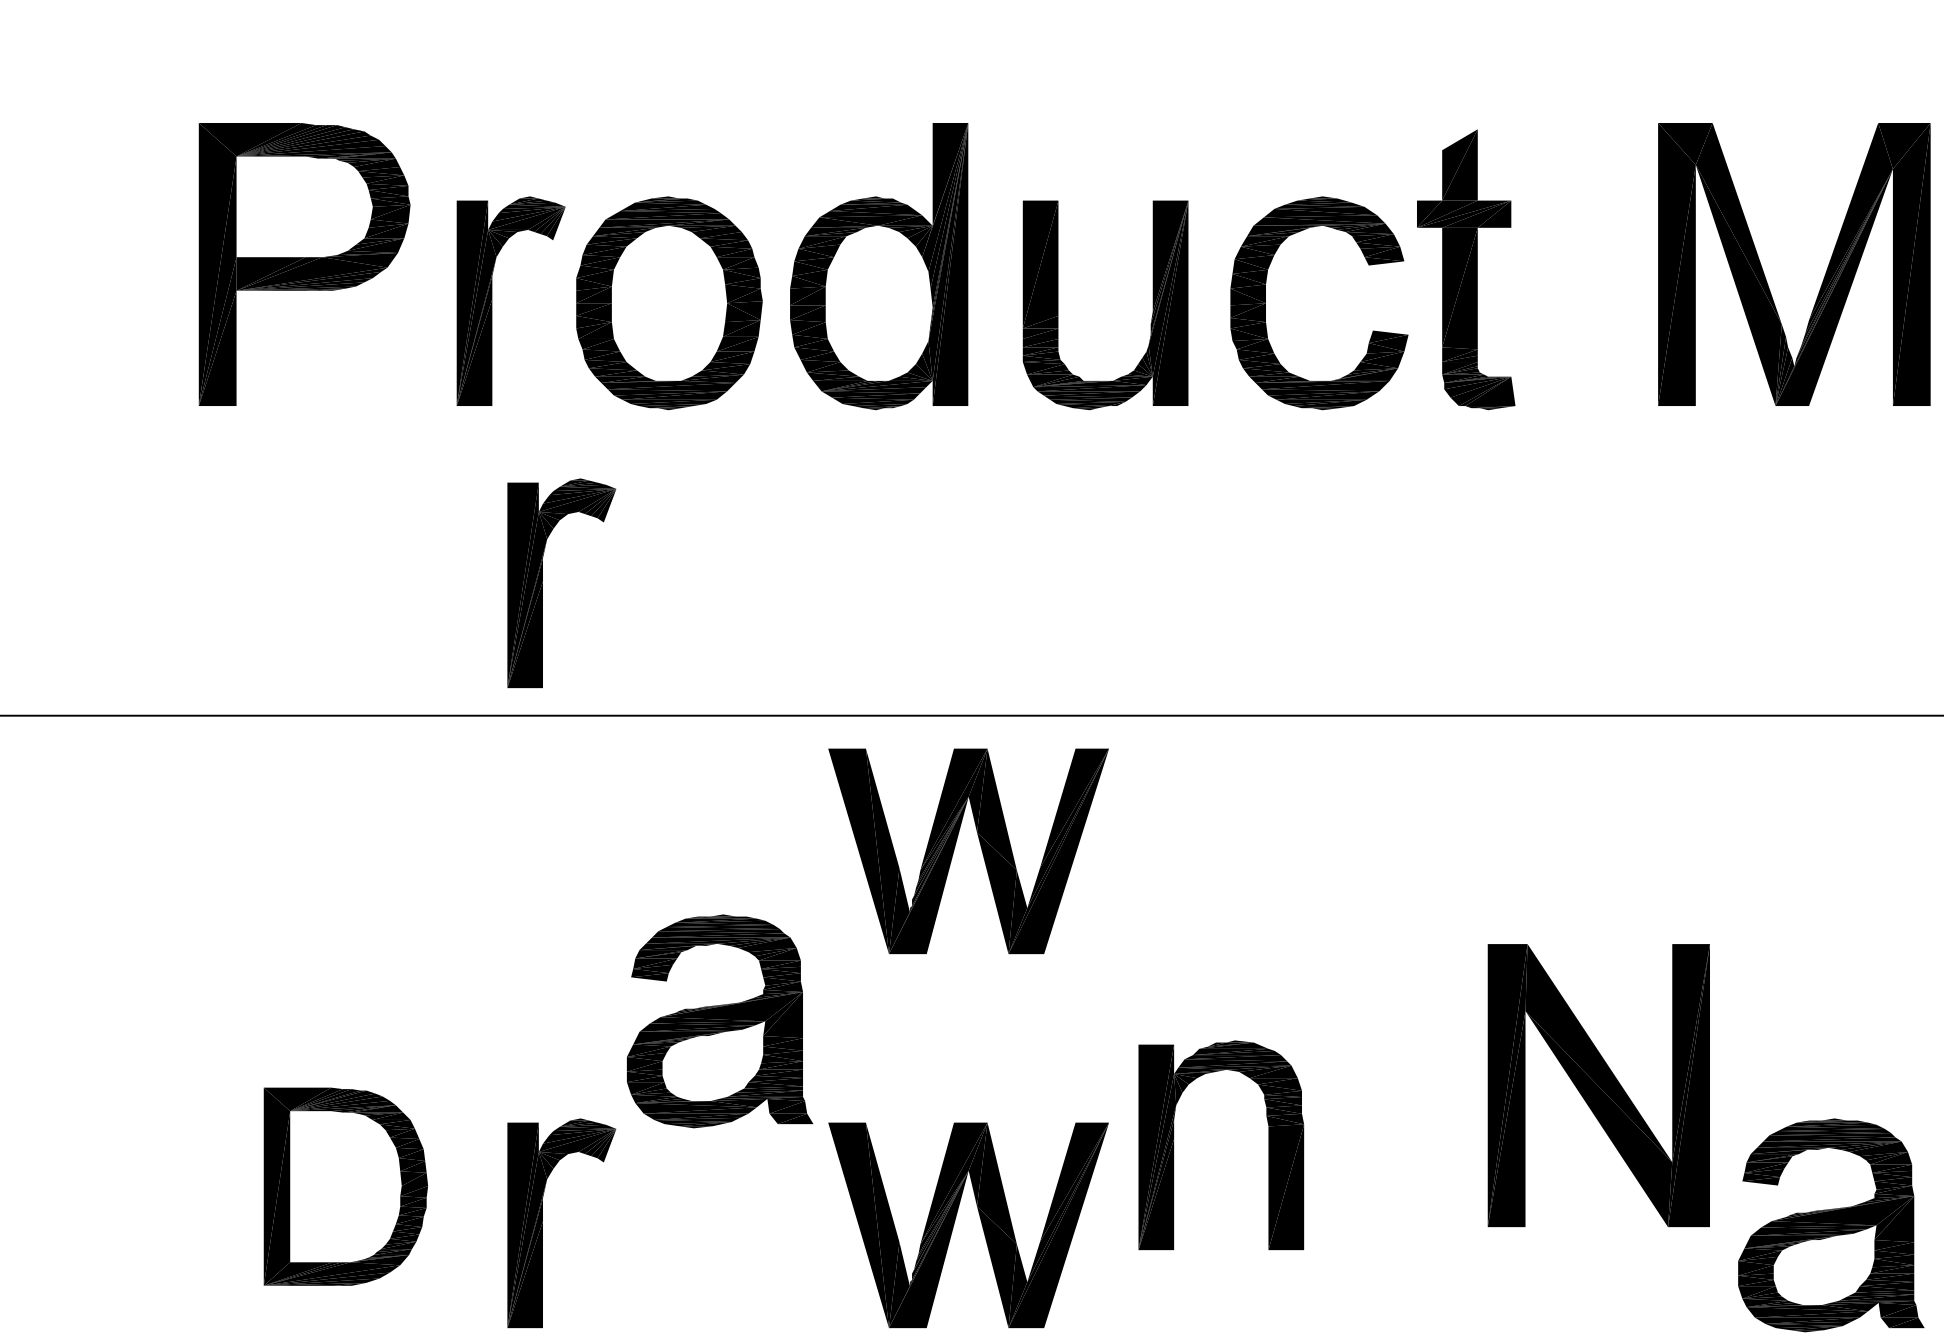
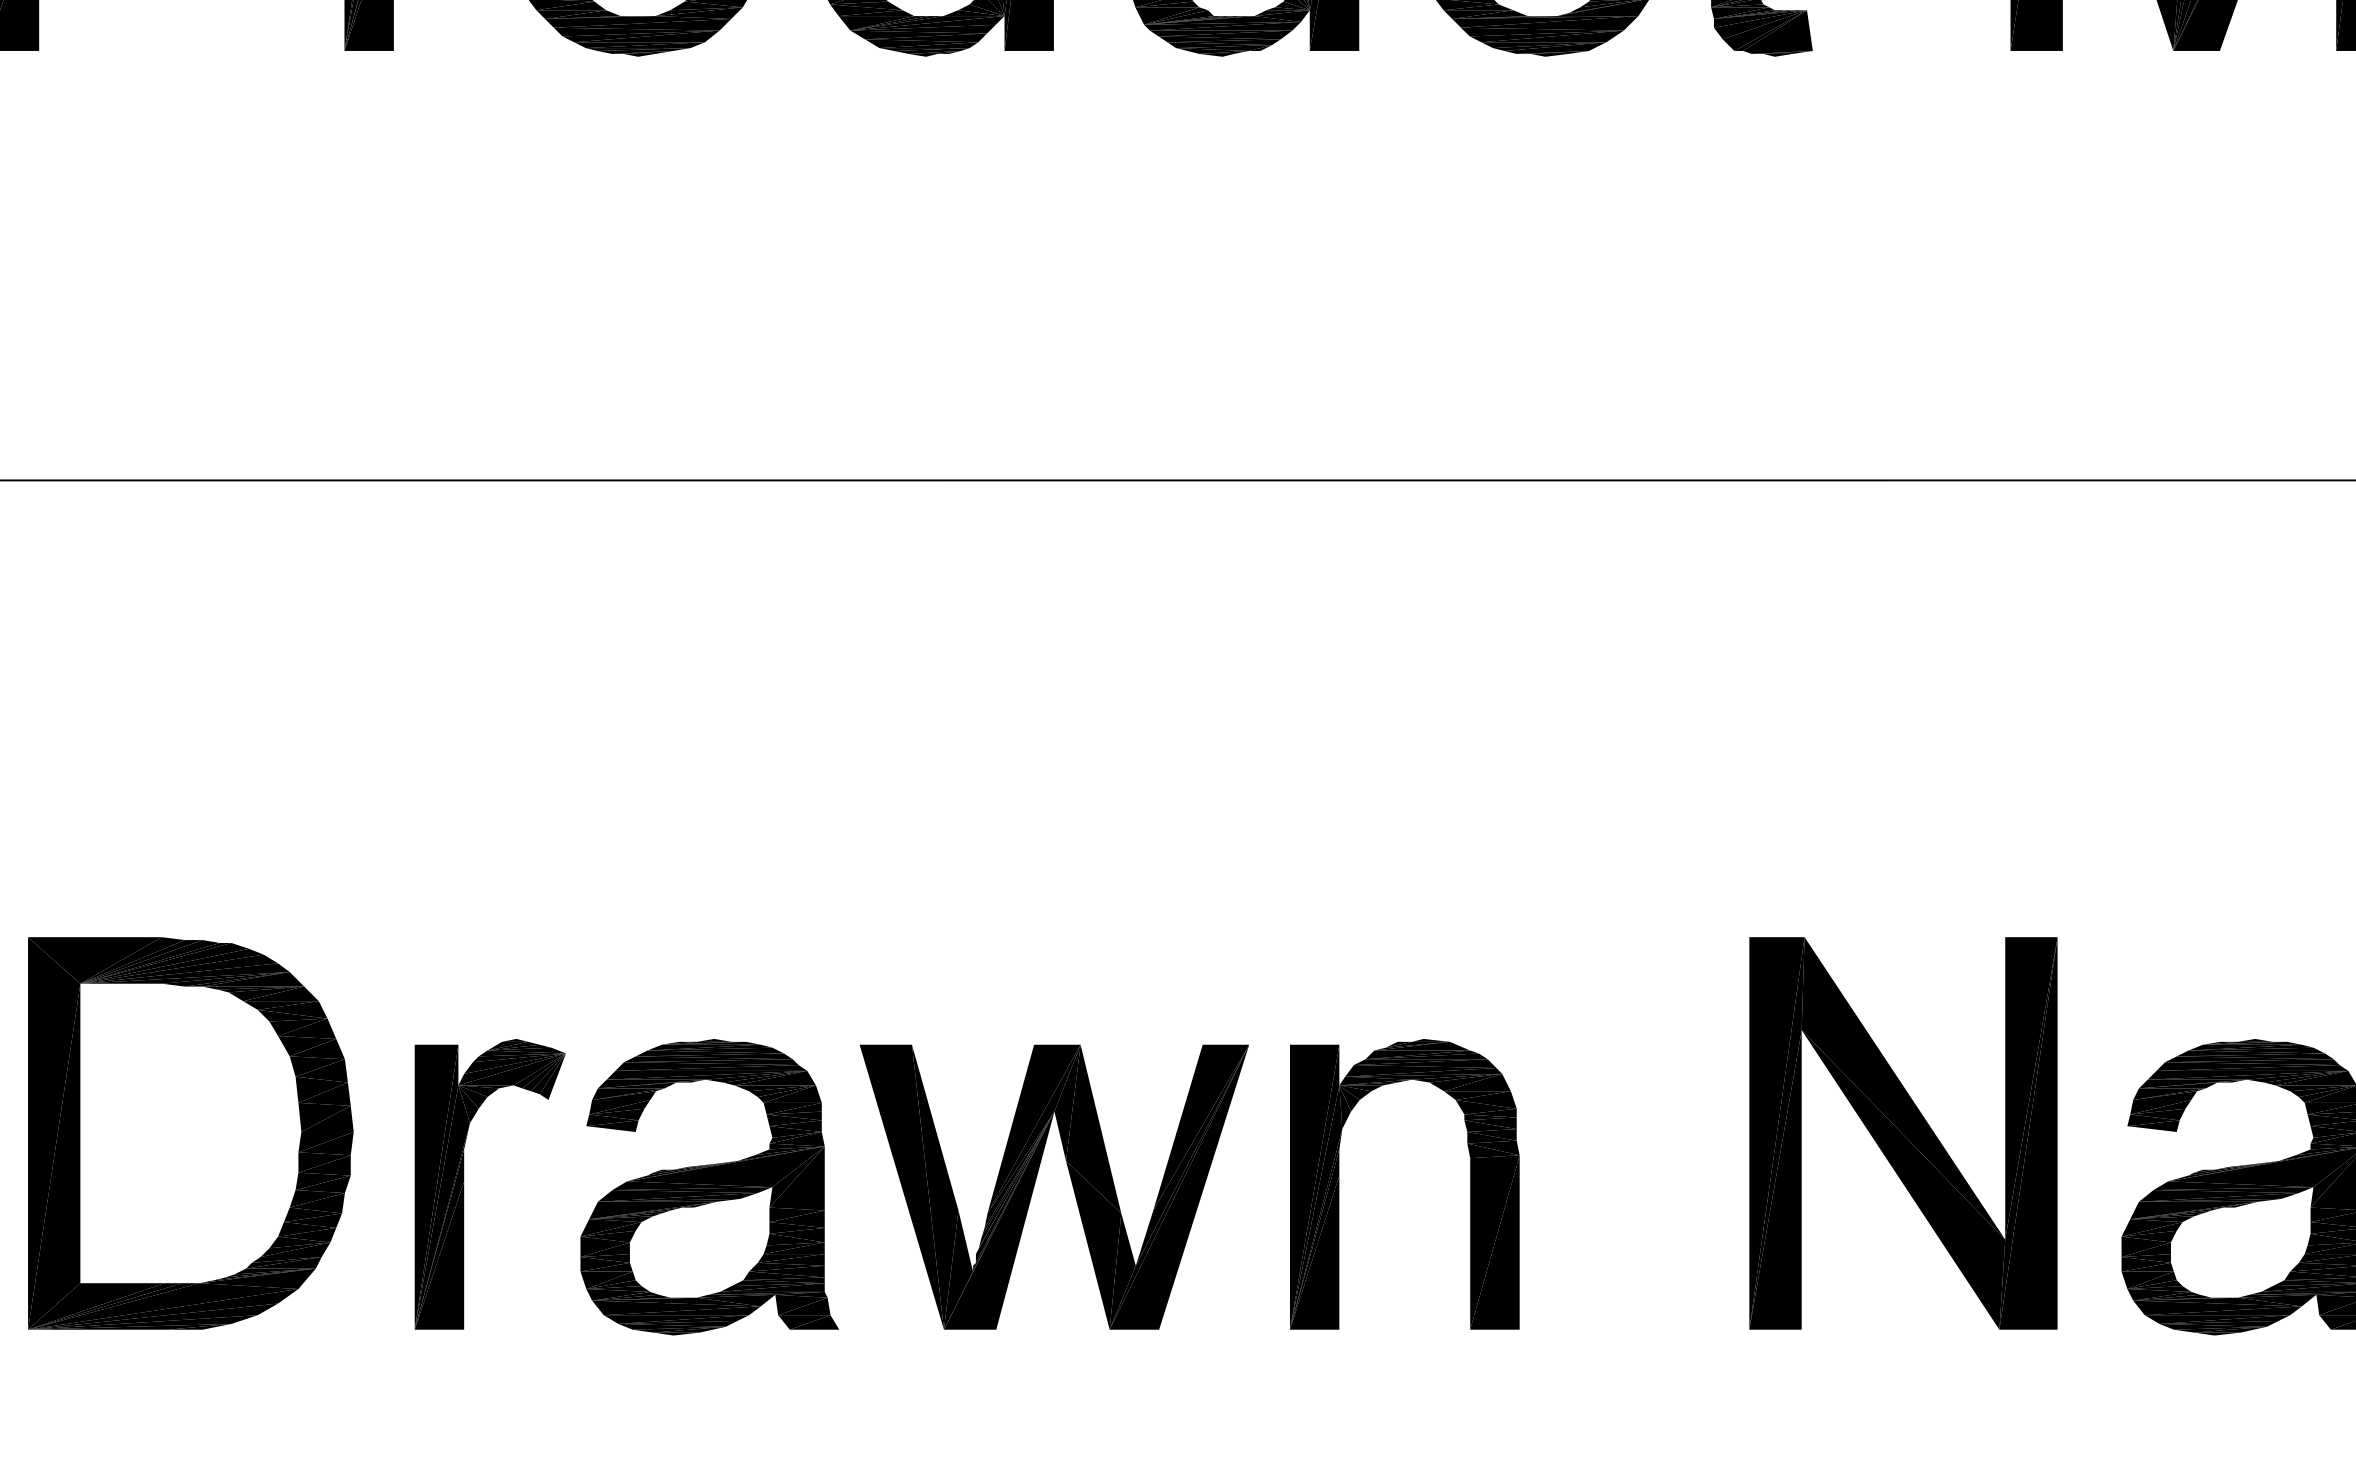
part: (542, 583) -> (463, 297), removed
part: (980, 846) -> (1070, 661), removed
part: (720, 1021) -> (710, 1187), moved
part: (1598, 1085) -> (1902, 1133), moved
part: (1174, 1145) -> (1339, 1184), moved
part: (345, 1186) -> (190, 1133), size x1.43

